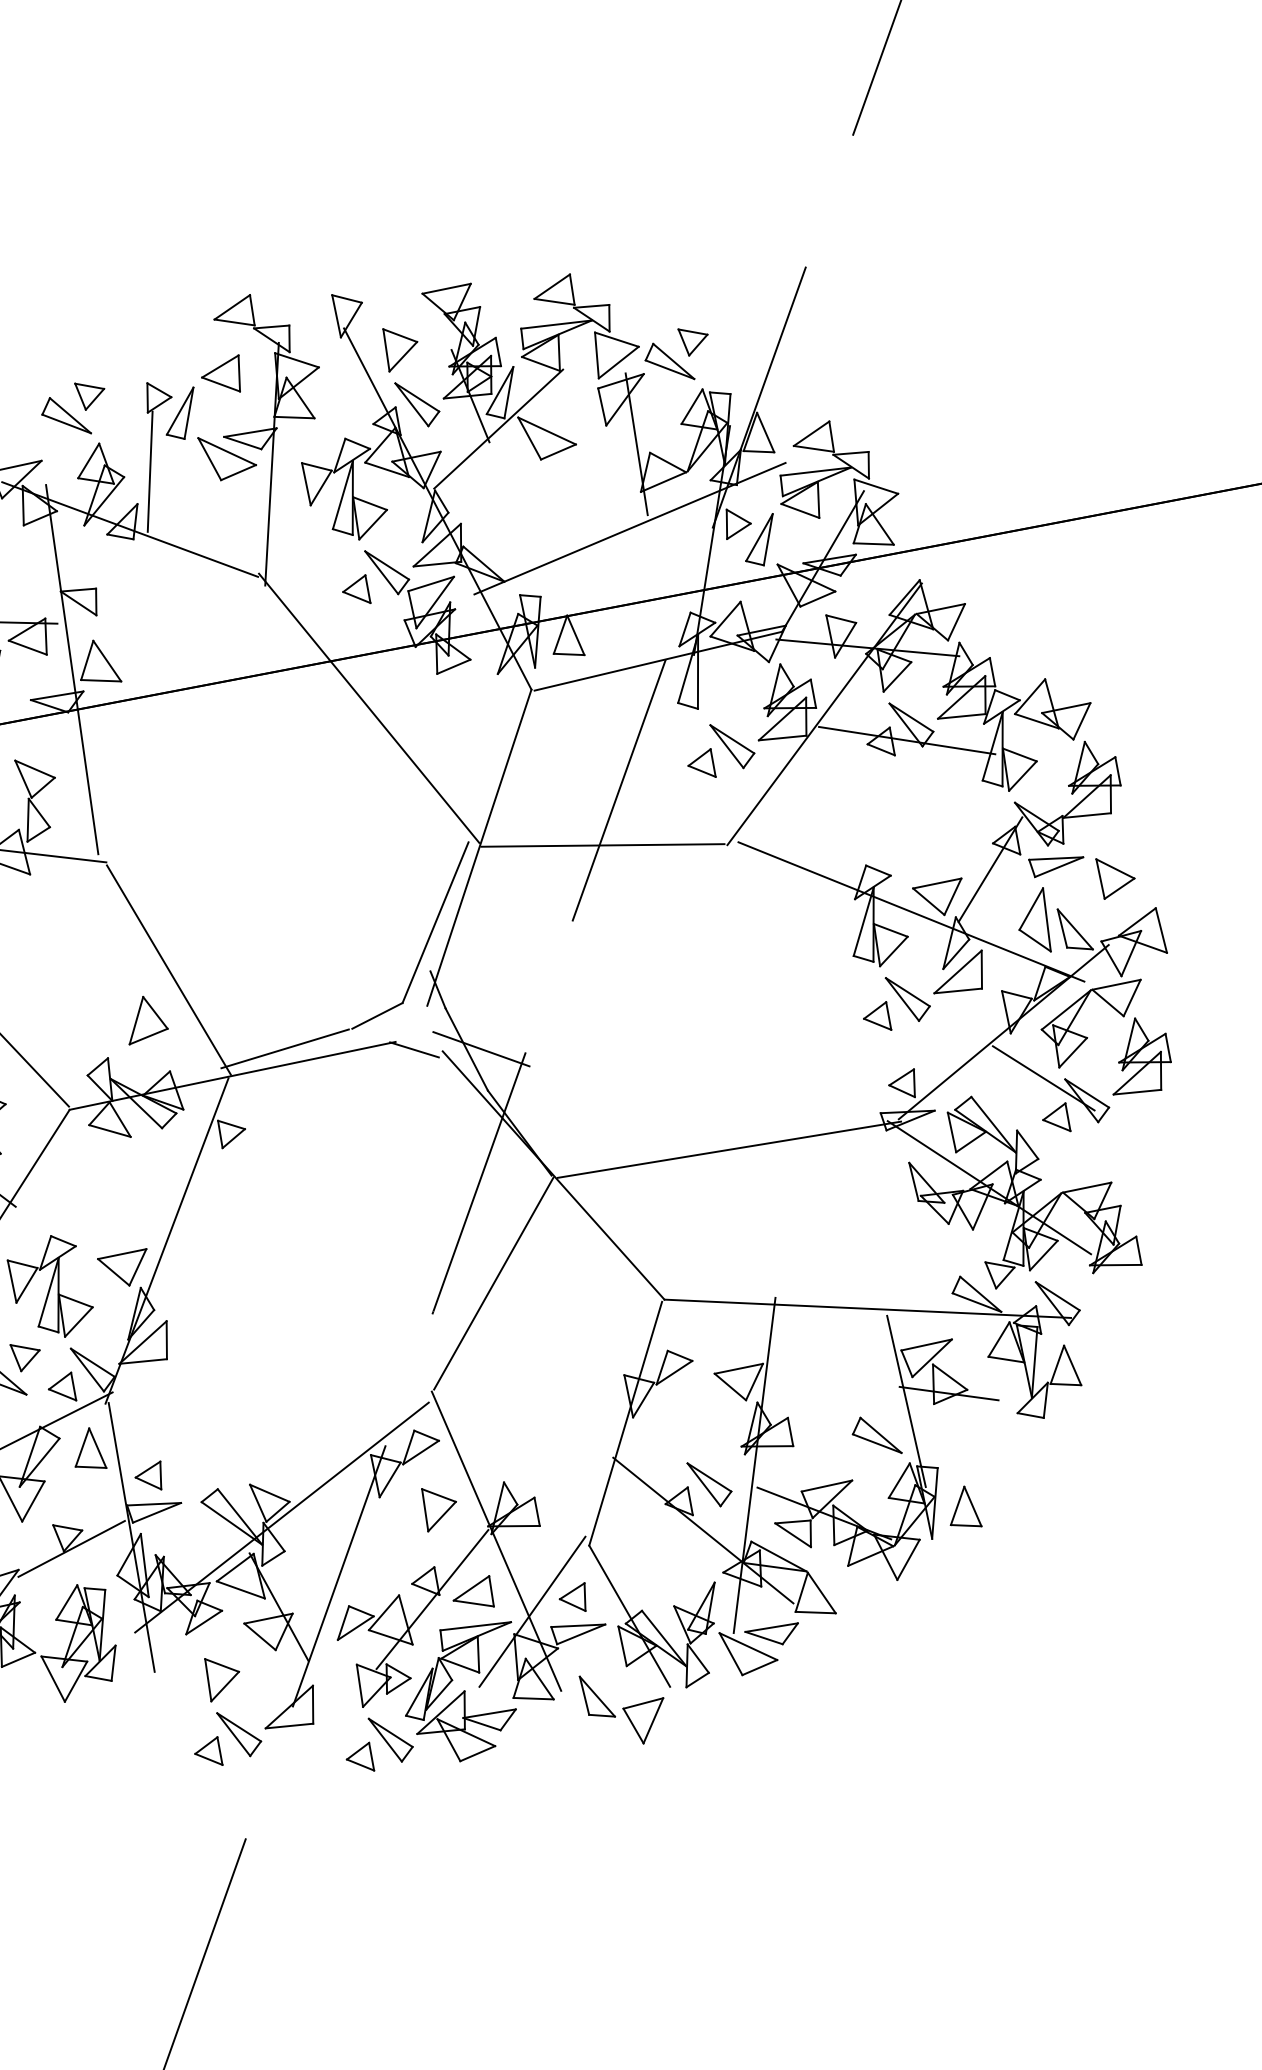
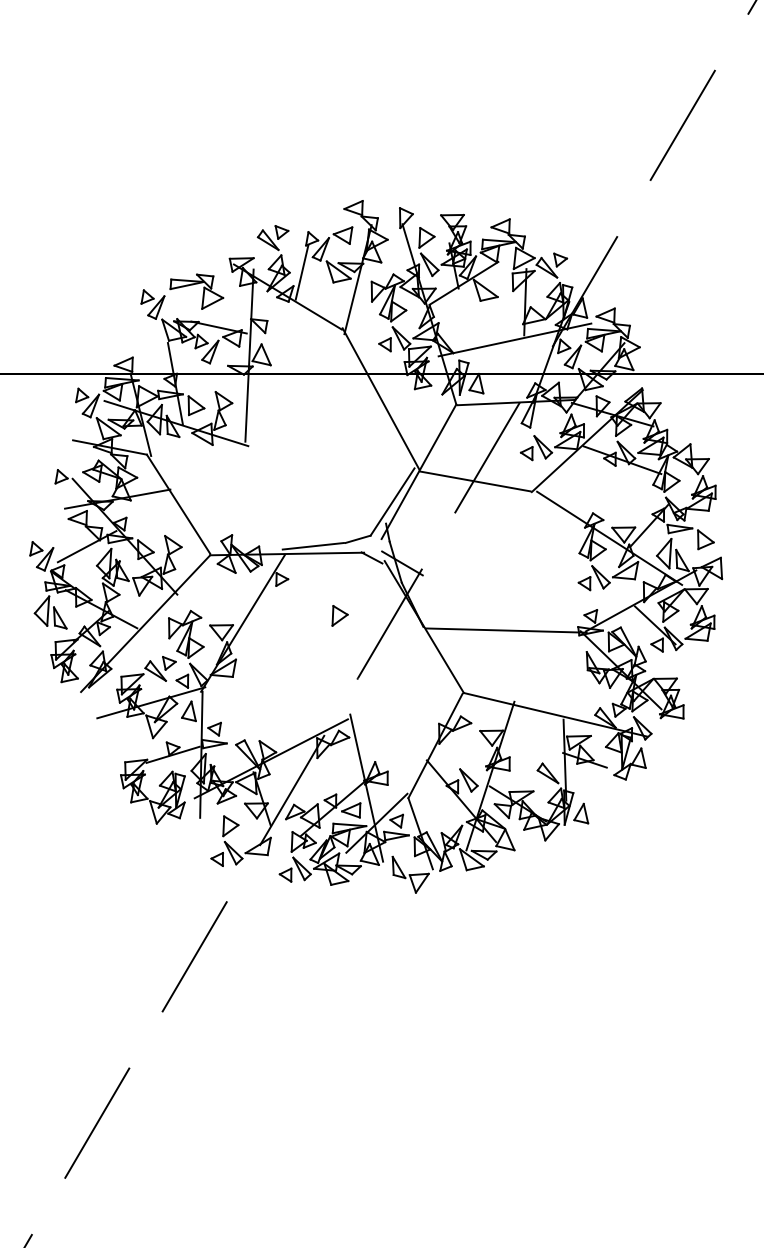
line: (169, 970) -> (267, 500), removed
part: (145, 1018) -> (252, 520), removed
line: (493, 1282) -> (387, 670), removed
part: (438, 1506) -> (339, 615), moved

